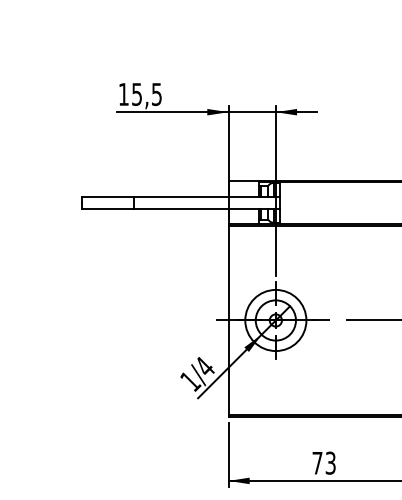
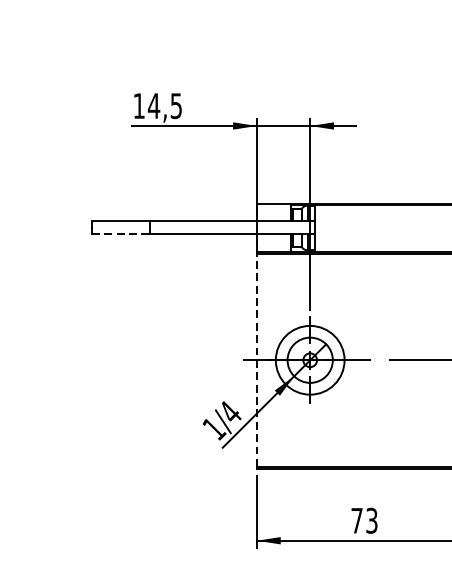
text: (136, 94) -> (153, 106), 15,5 -> 14,5
line: (107, 208) -> (120, 234), solid -> dashed
line: (228, 320) -> (256, 360), solid -> dashed

